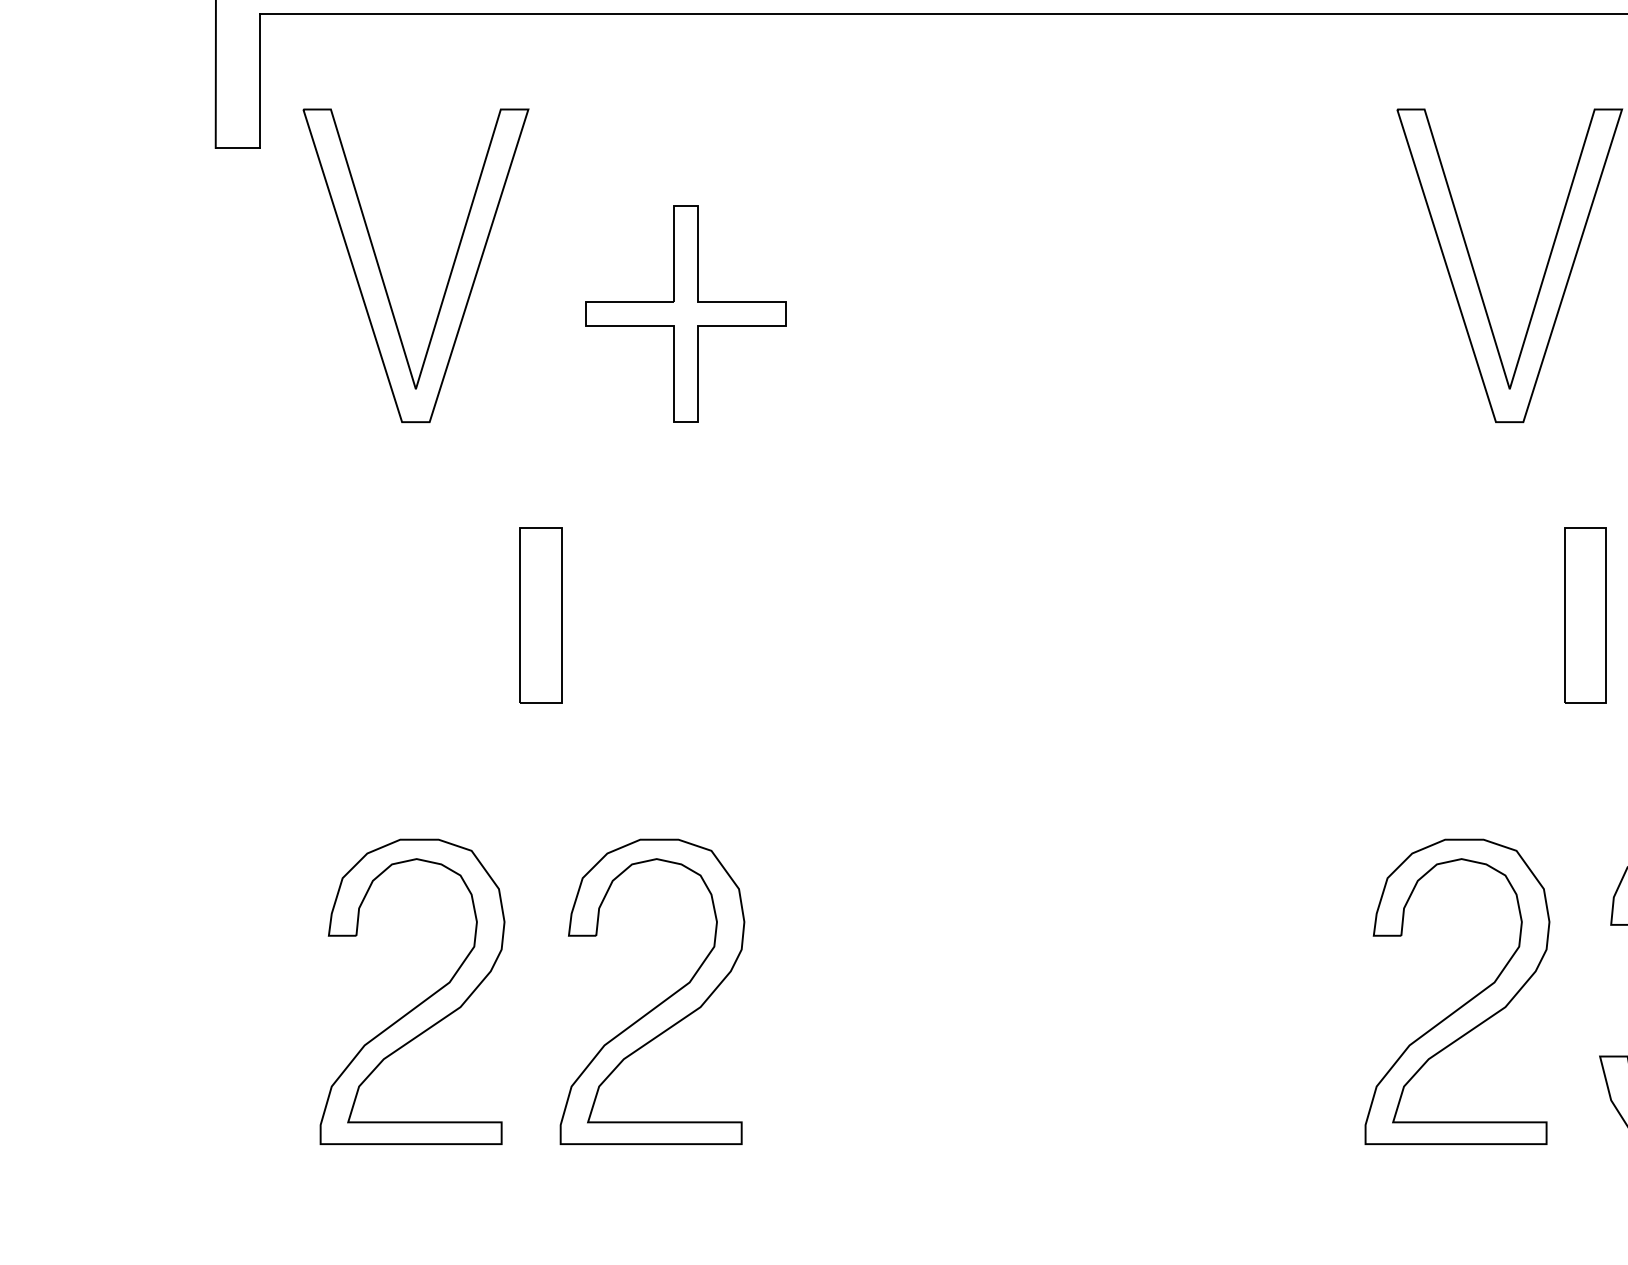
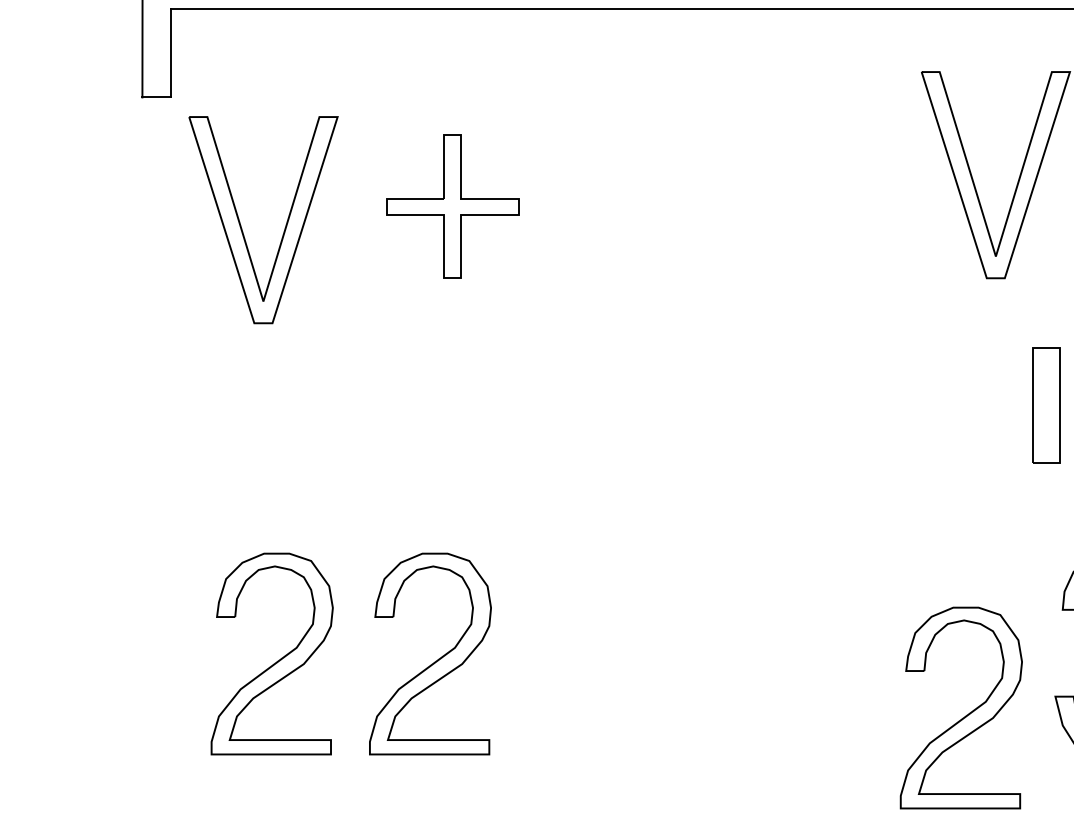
part: (449, 272) -> (285, 224), moved
part: (540, 615) -> (356, 405), removed
part: (1463, 1003) -> (965, 715), moved

